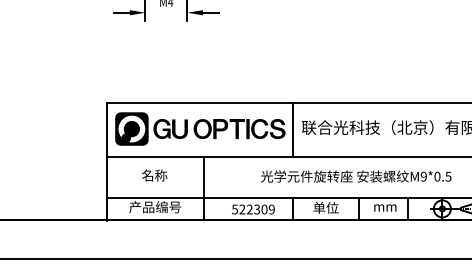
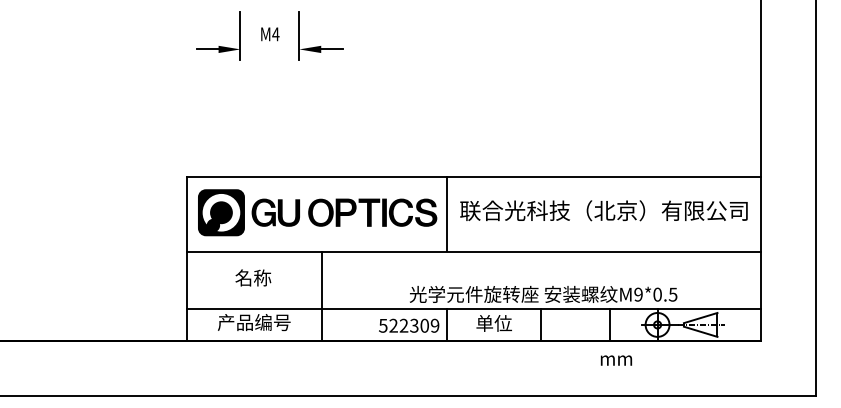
text: (356, 176) -> (543, 294), moved
text: (385, 207) -> (616, 360), moved
text: (253, 209) -> (409, 325), moved

